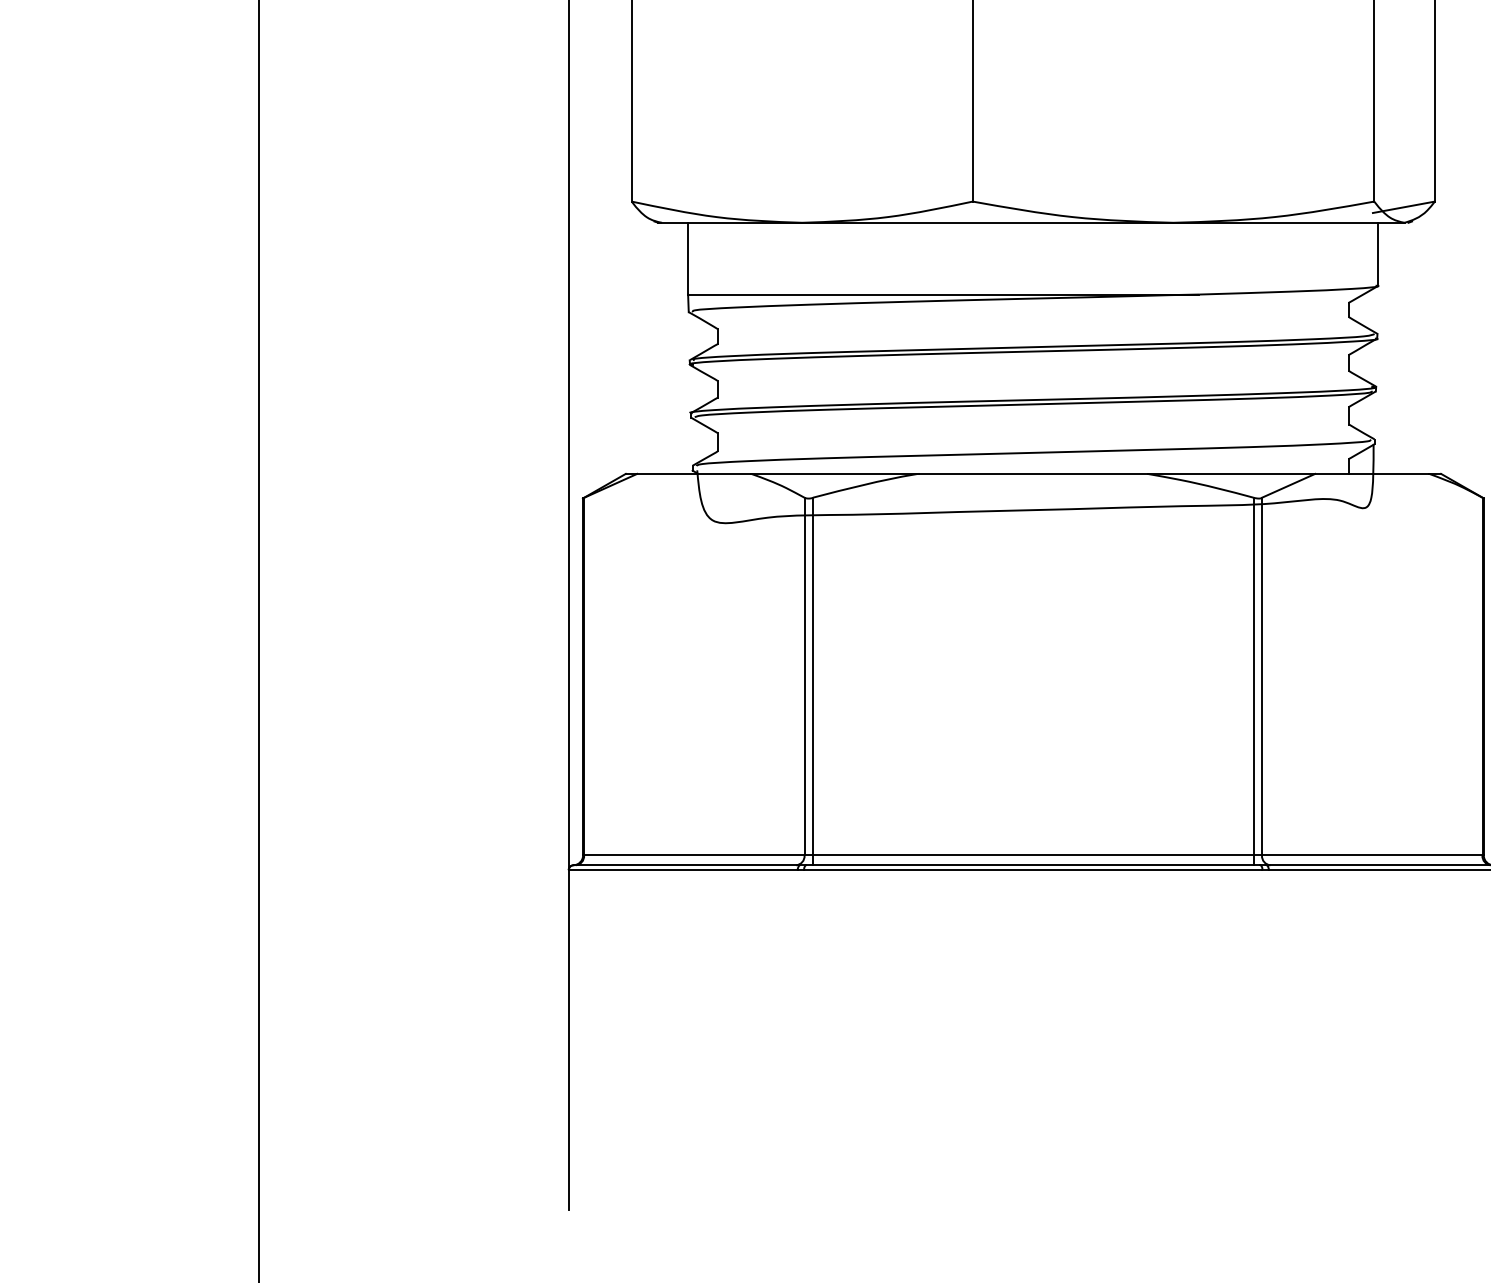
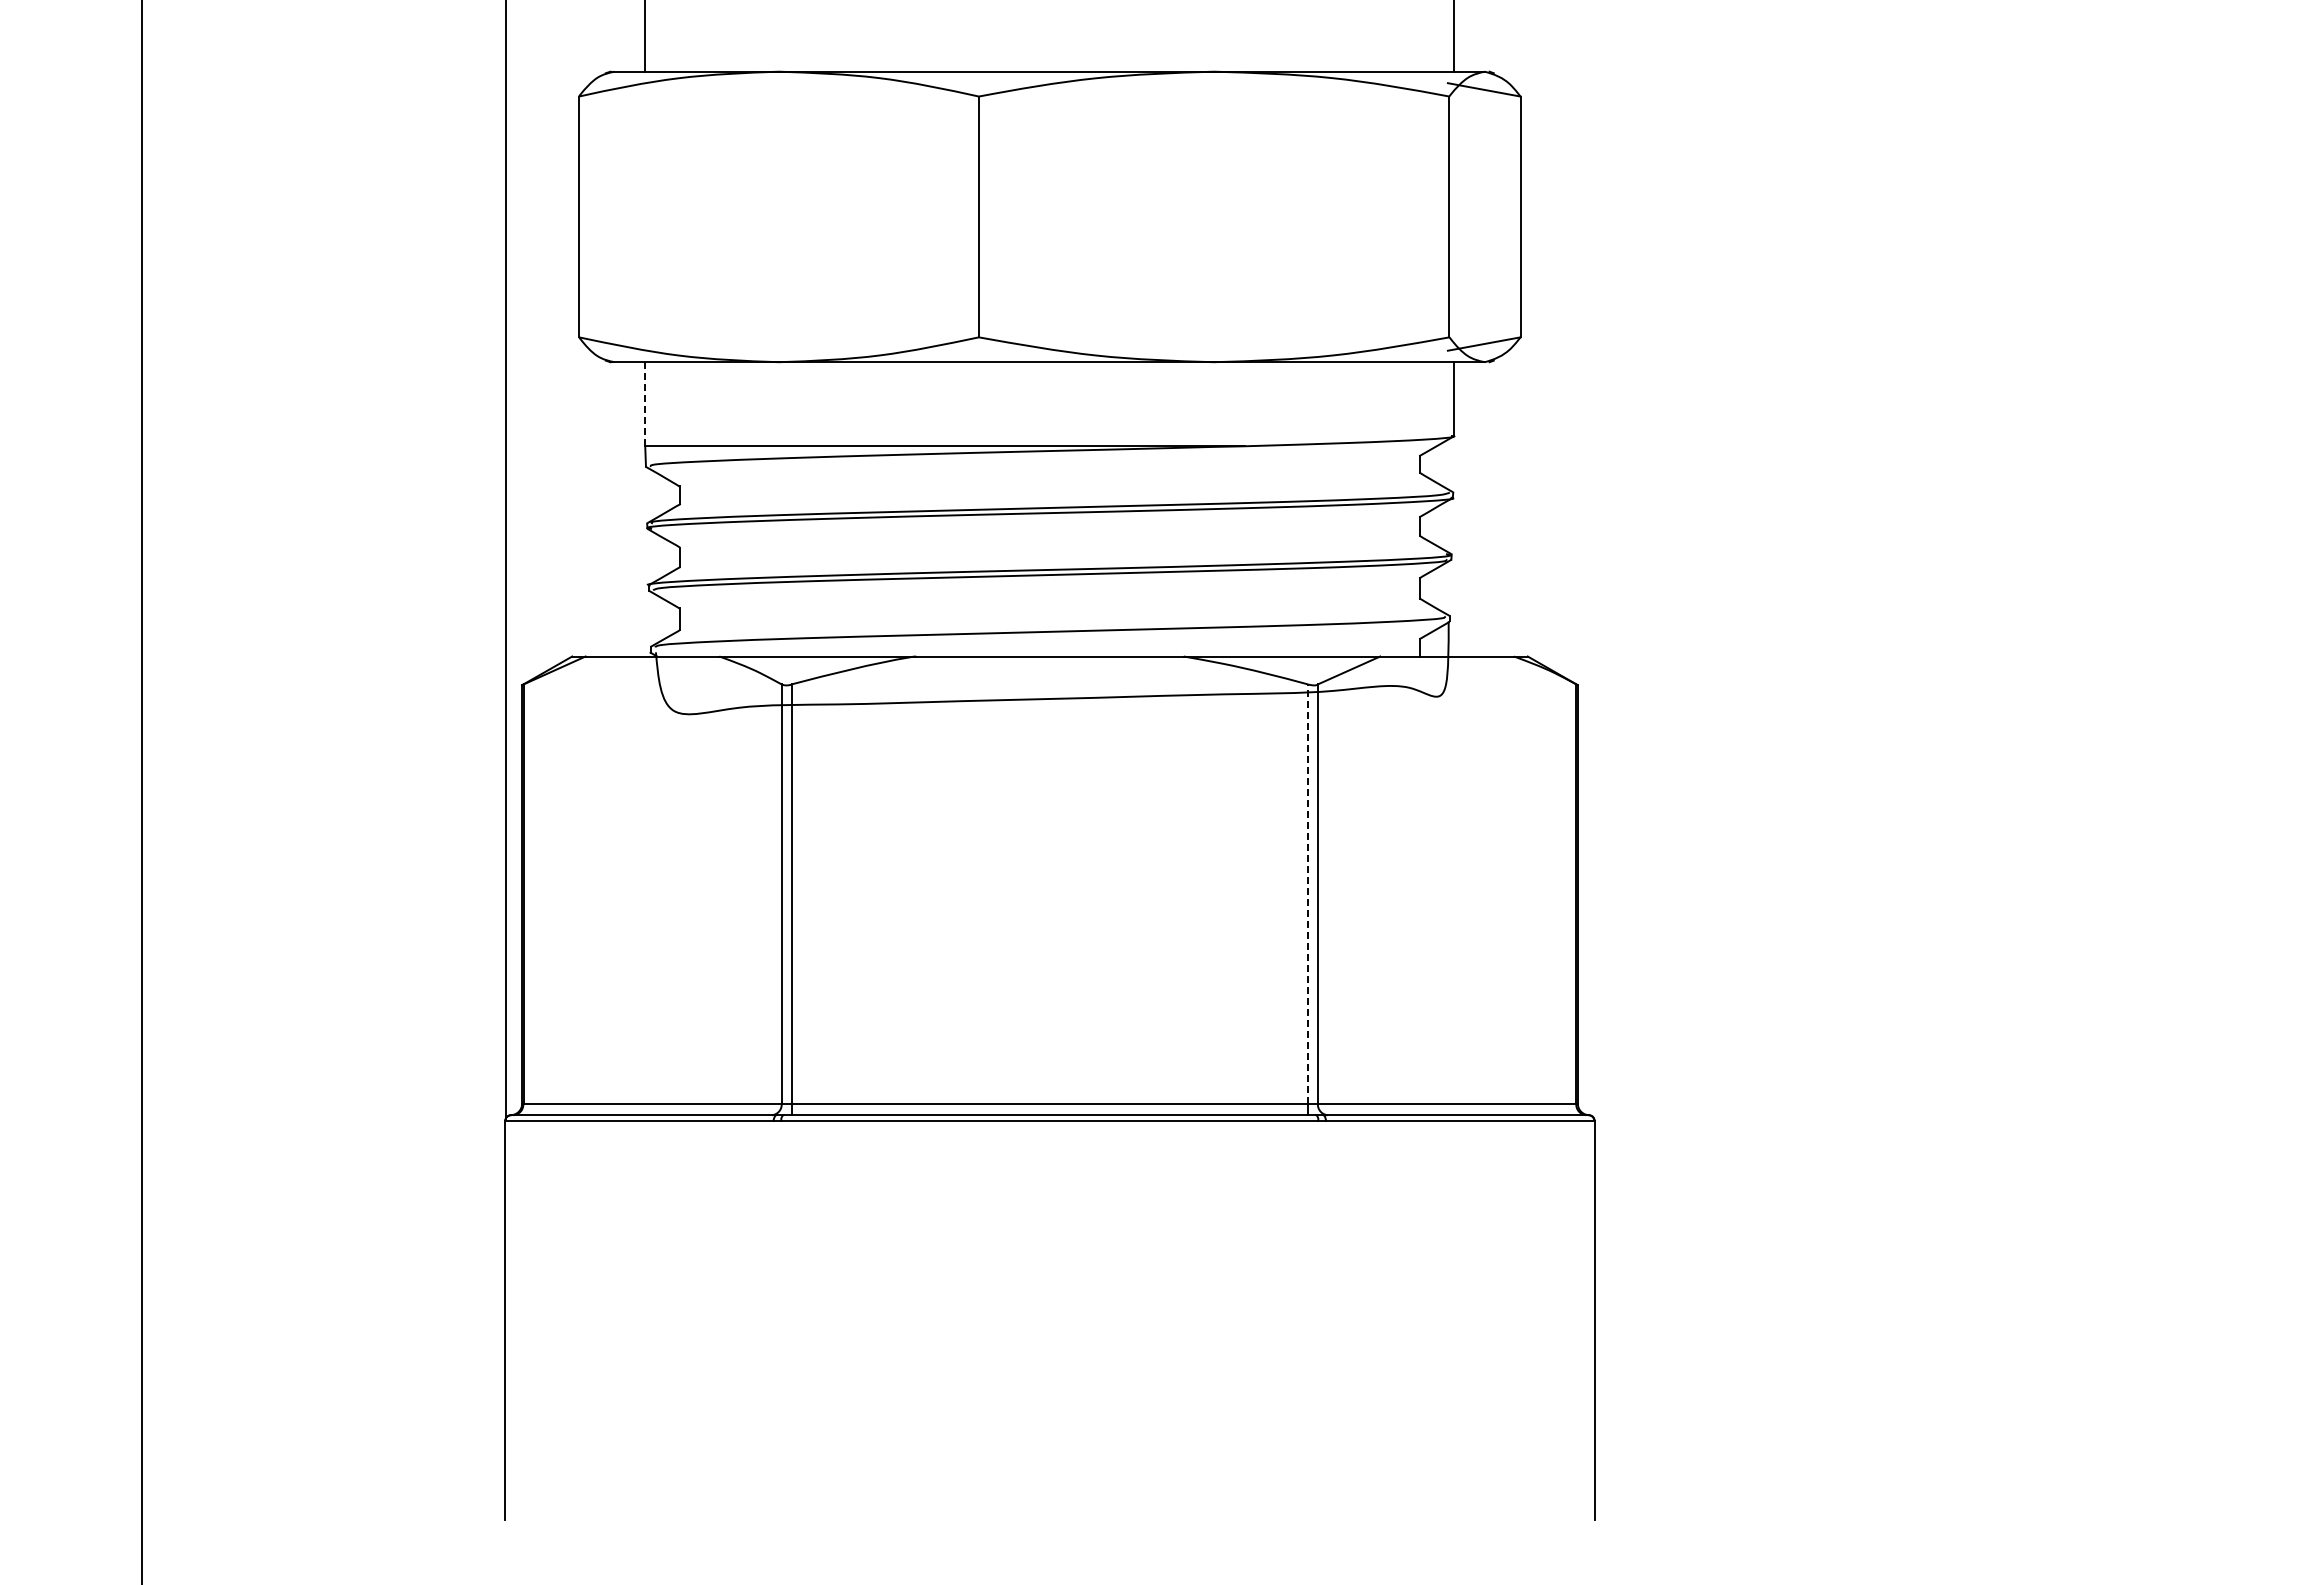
line: (688, 258) -> (645, 404), solid -> dashed
line: (1253, 676) -> (1308, 894), solid -> dashed

